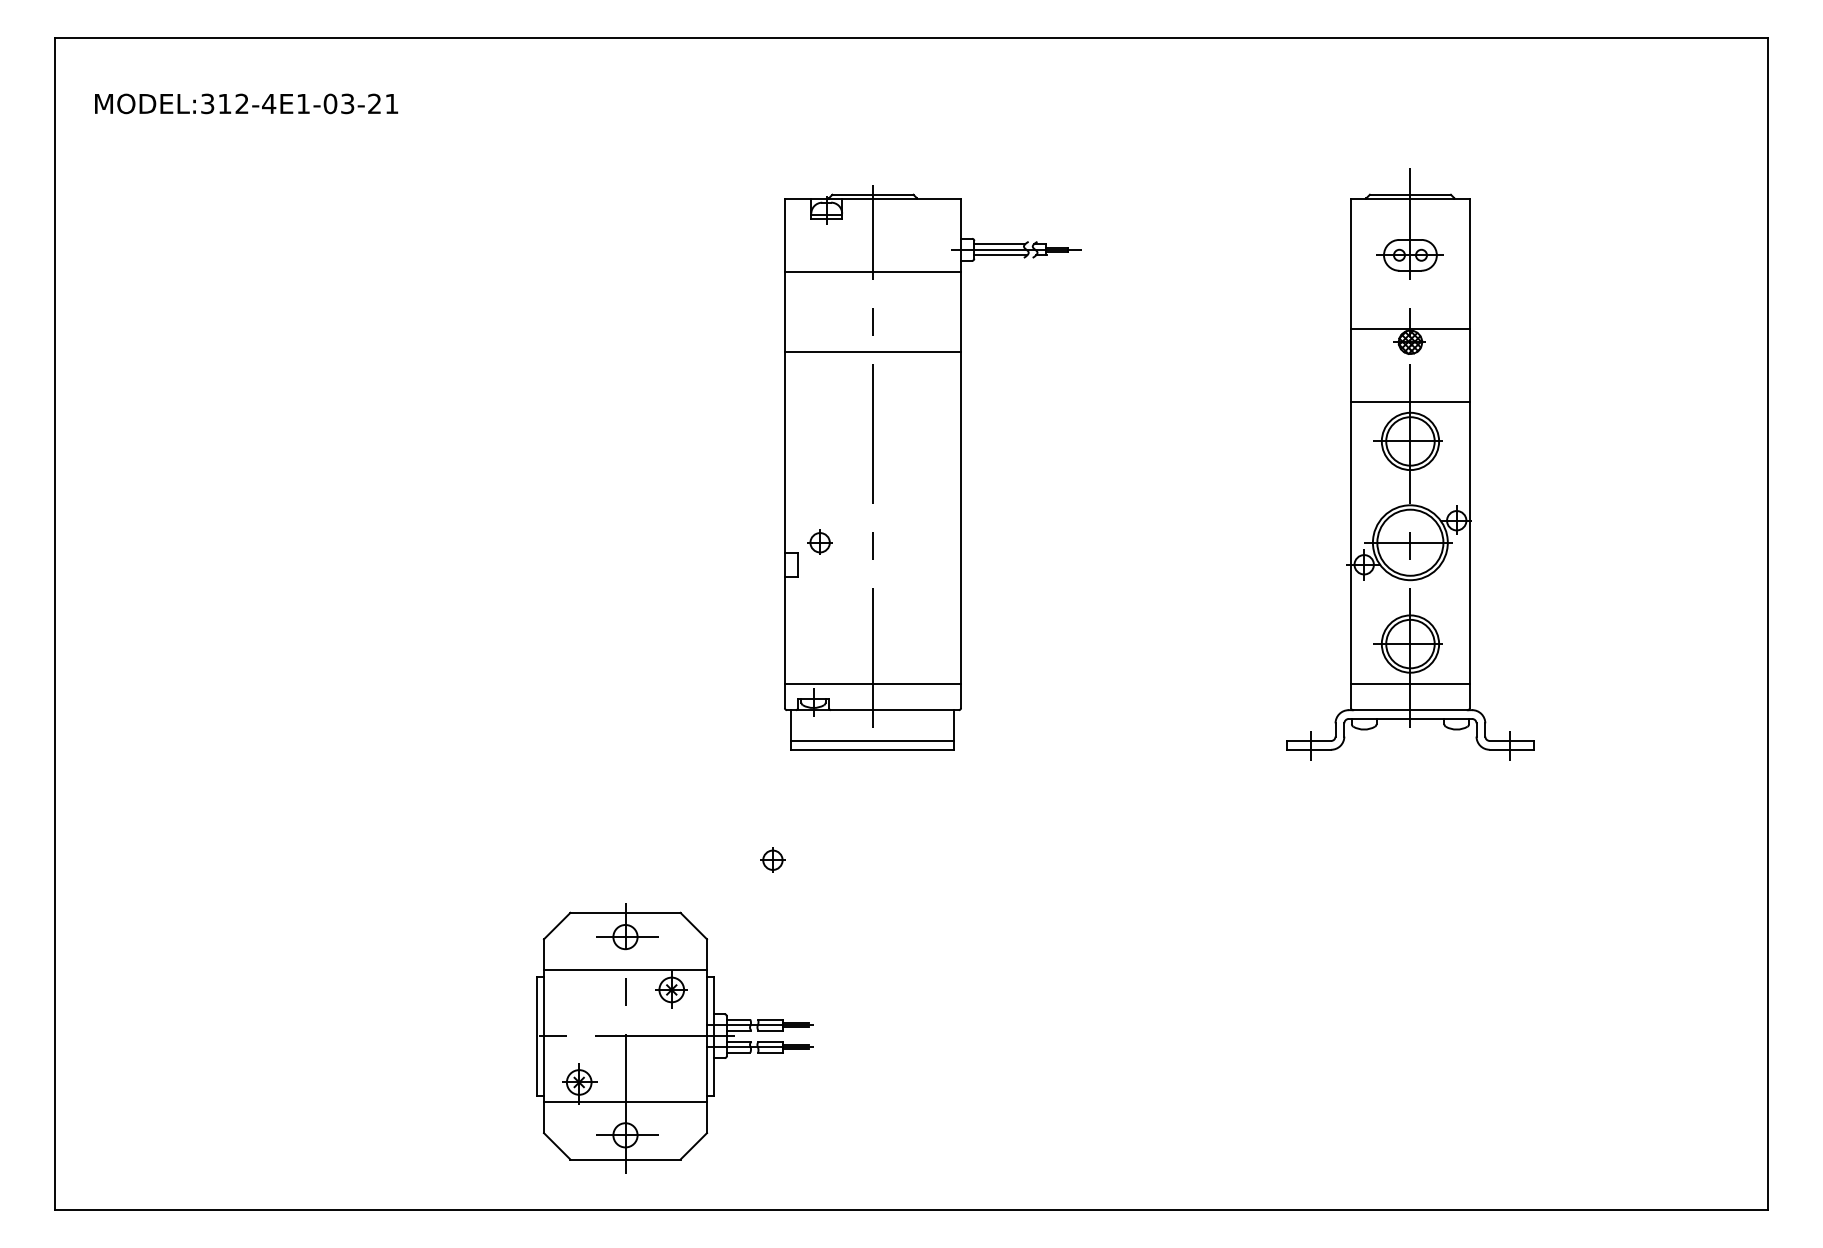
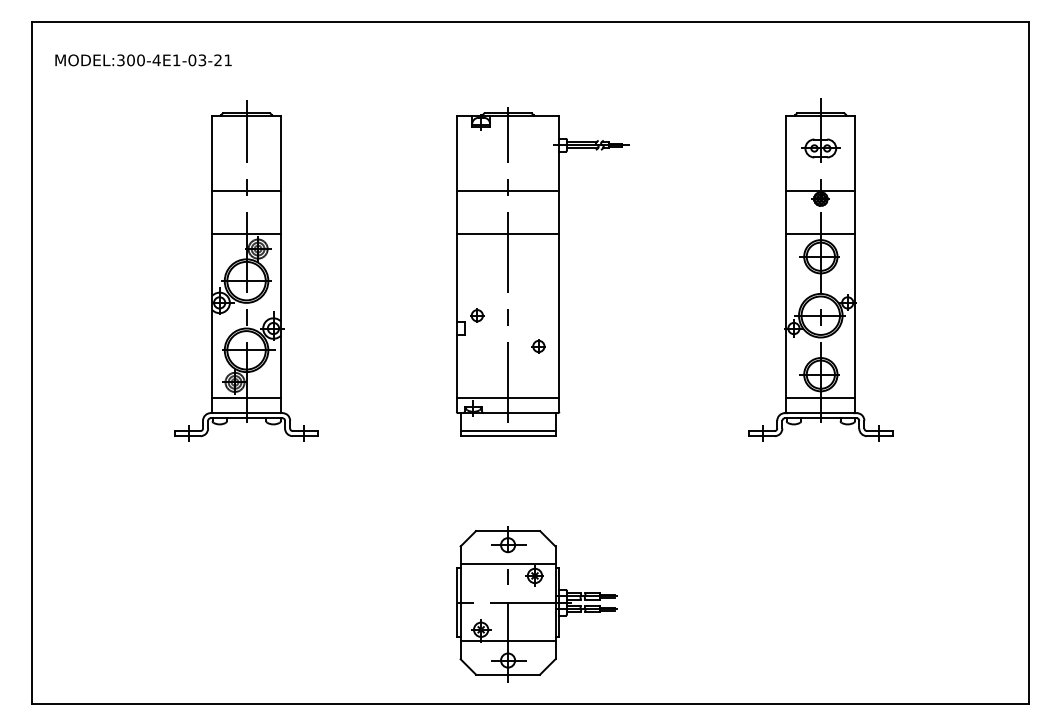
text: (232, 104) -> (135, 60), MODEL:312-4E1-03-21 -> MODEL:300-4E1-03-21
line: (871, 272) -> (507, 191), moved
line: (871, 351) -> (507, 233), moved
part: (423, 465) -> (246, 270), added
part: (772, 860) -> (538, 346), moved
part: (674, 1039) -> (536, 604), moved

